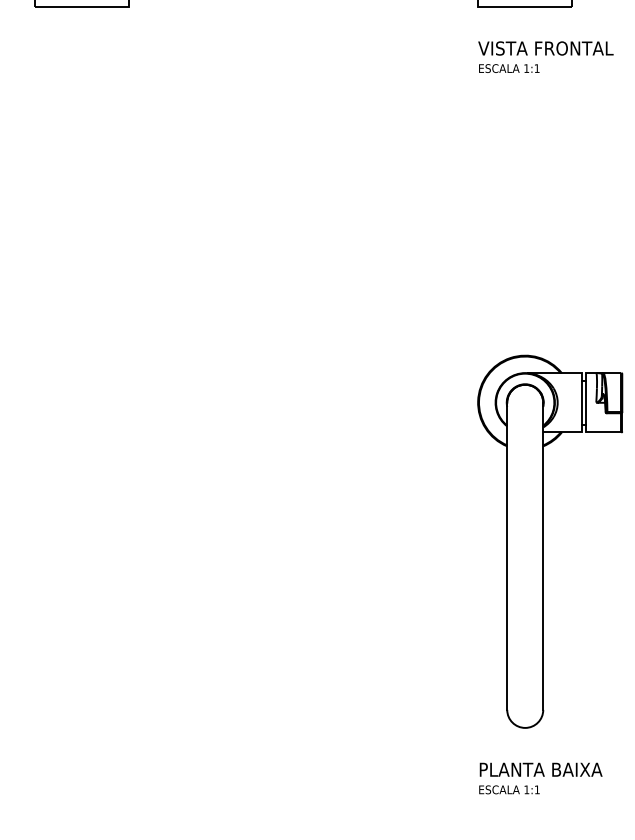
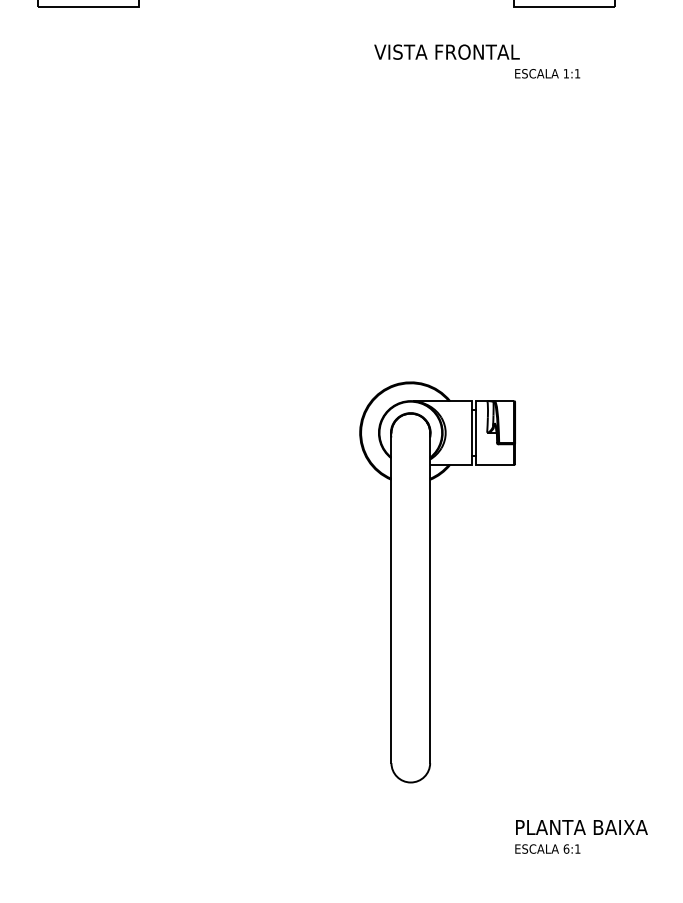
text: (545, 47) -> (446, 51), moved
part: (543, 541) -> (430, 582), moved
text: (526, 789) -> (566, 848), 1:1 -> 6:1

